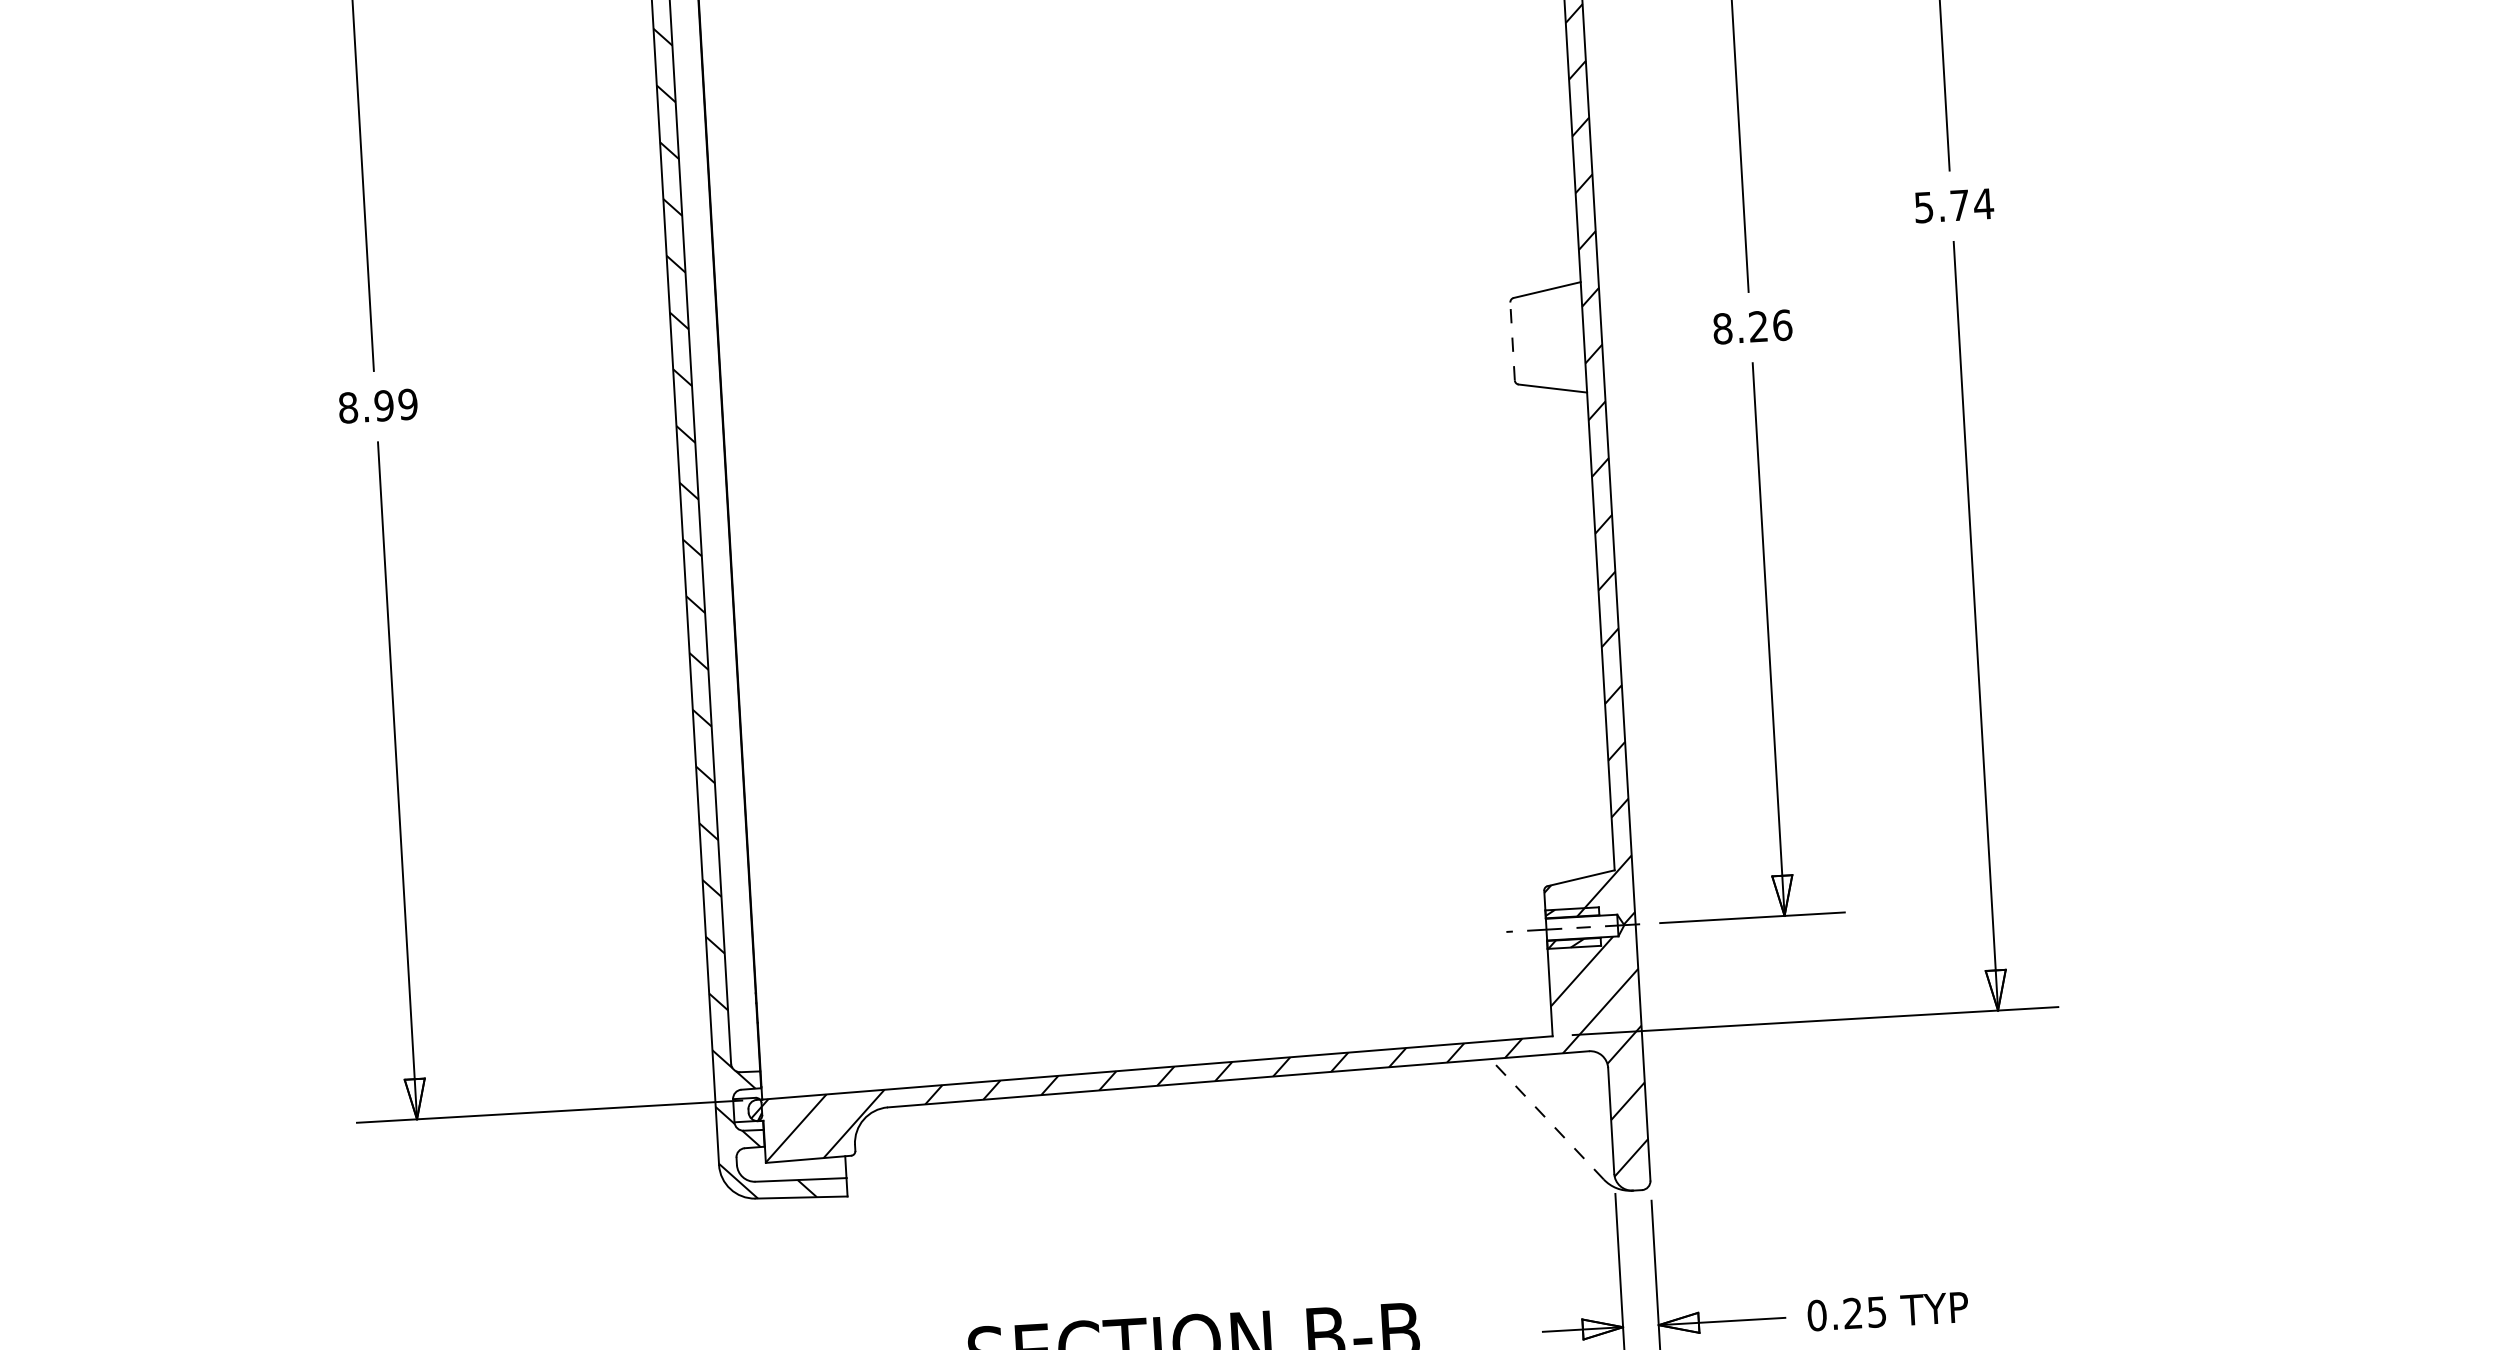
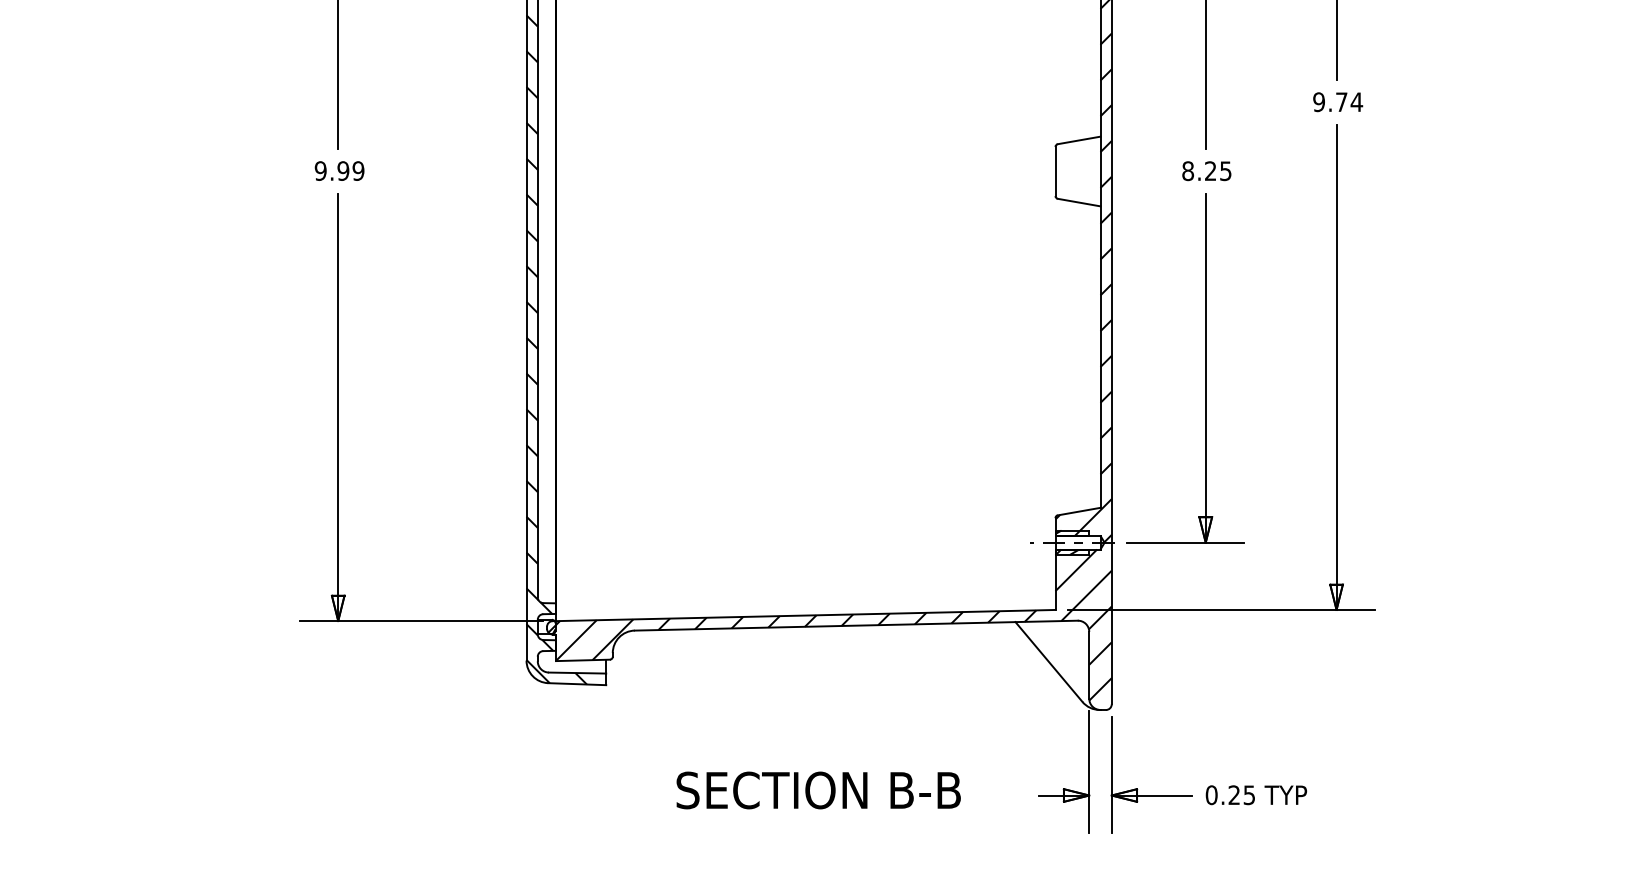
text: (1922, 206) -> (1318, 101), 5.74 -> 9.74
text: (1781, 325) -> (1225, 171), 8.26 -> 8.25
line: (1512, 341) -> (1055, 171), dashed -> solid
text: (347, 407) -> (320, 170), 8.99 -> 9.99
line: (1546, 1118) -> (1048, 661), dashed -> solid

